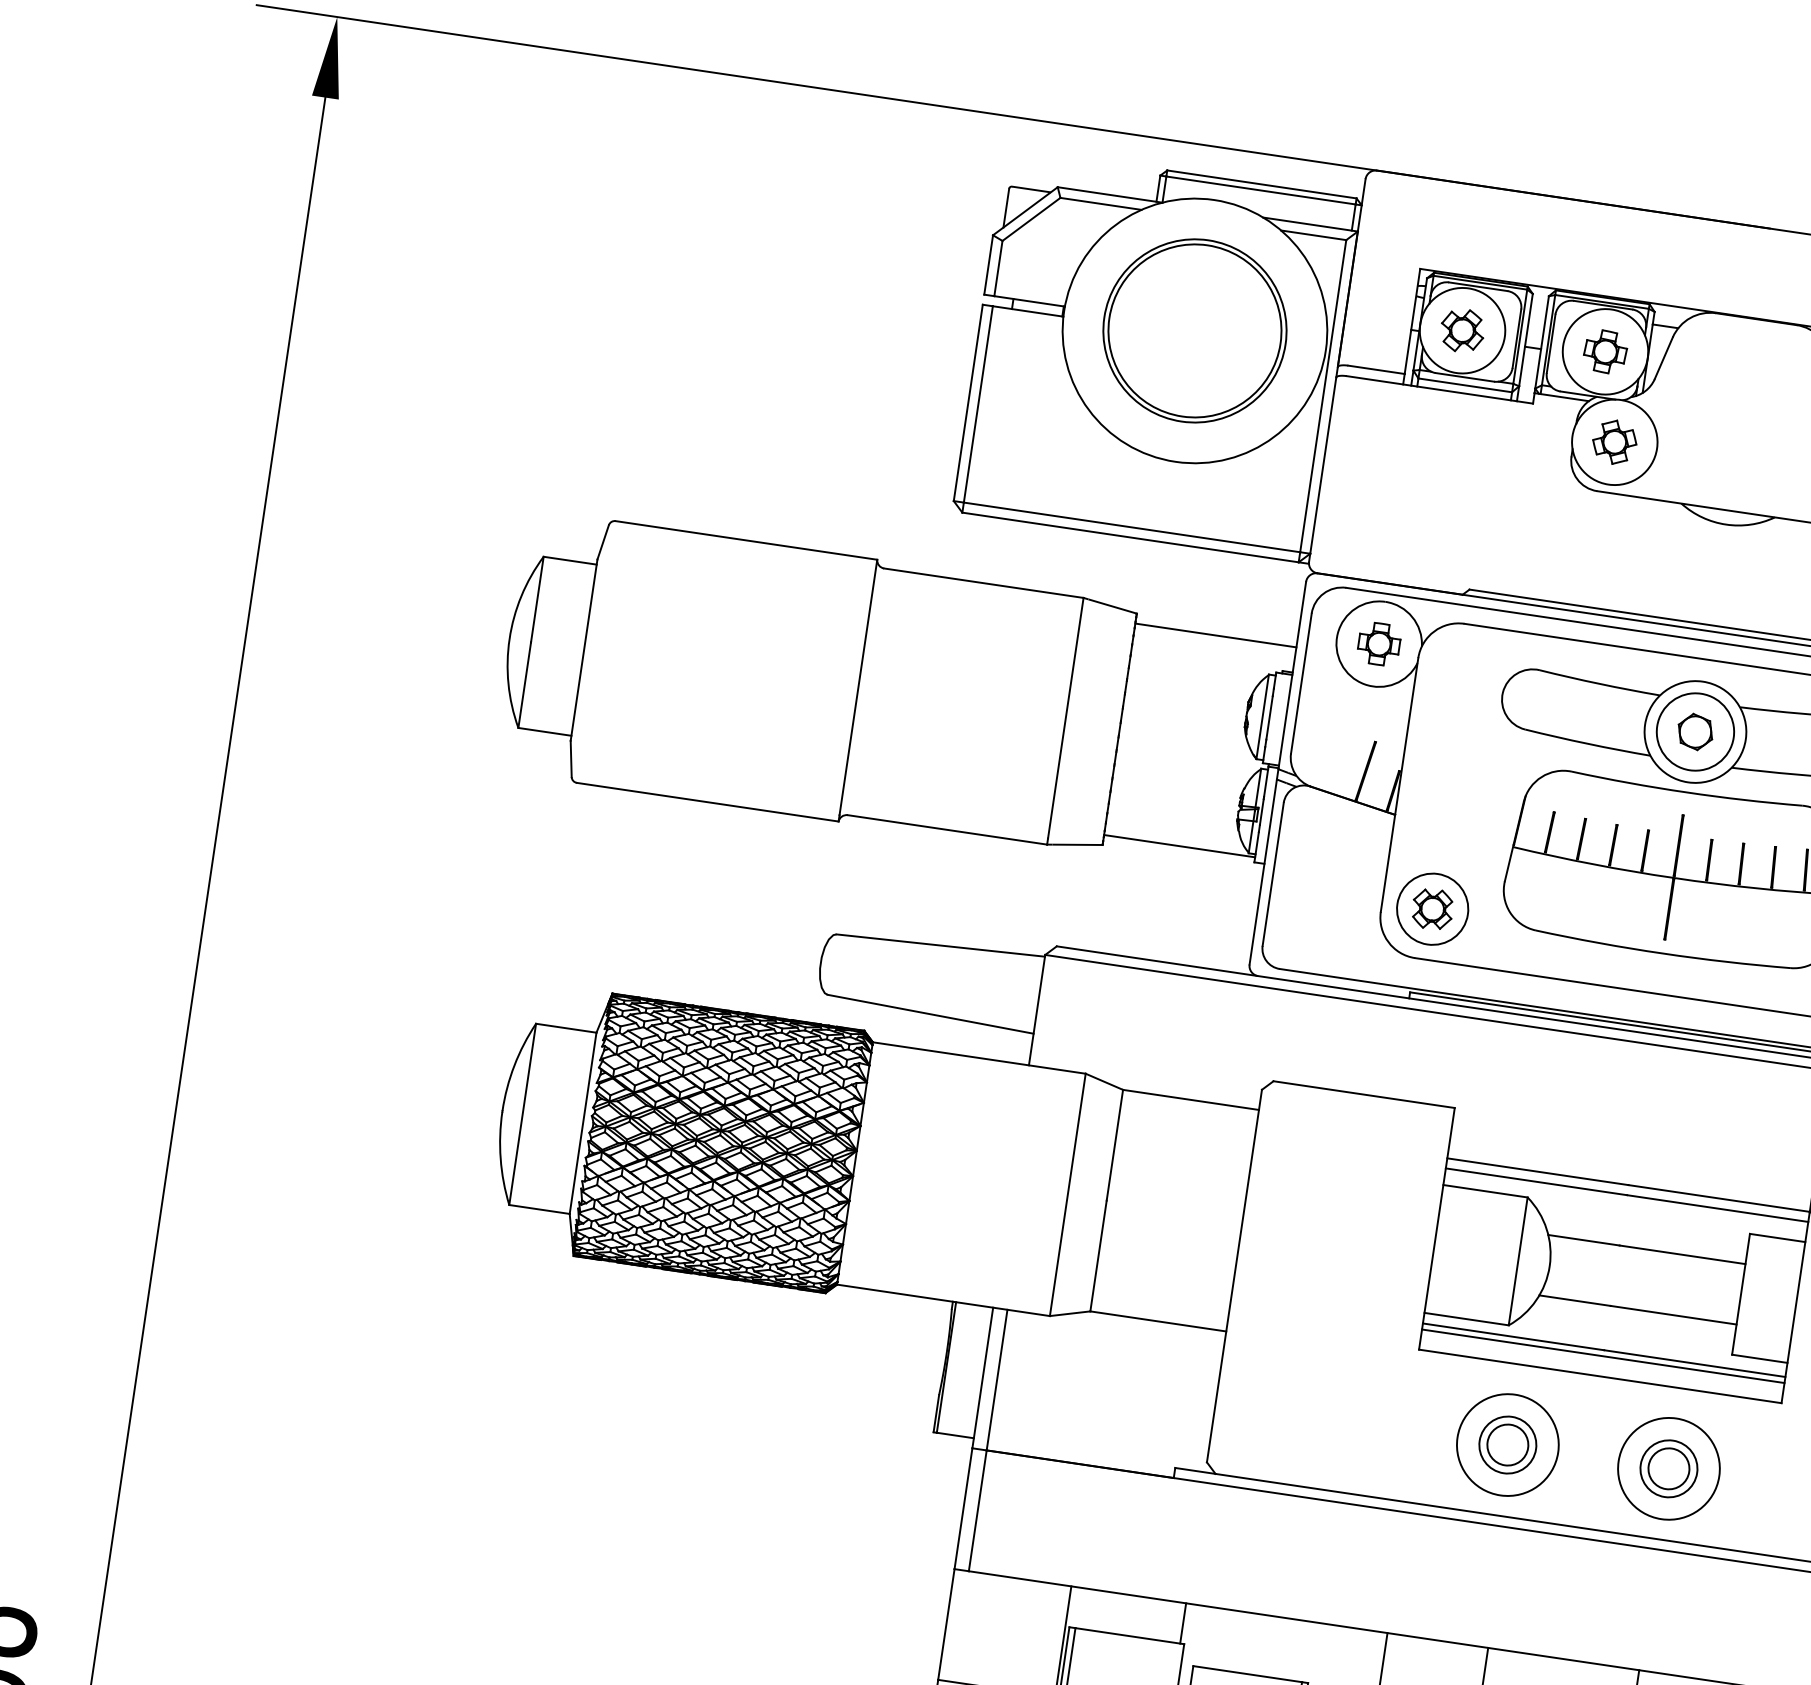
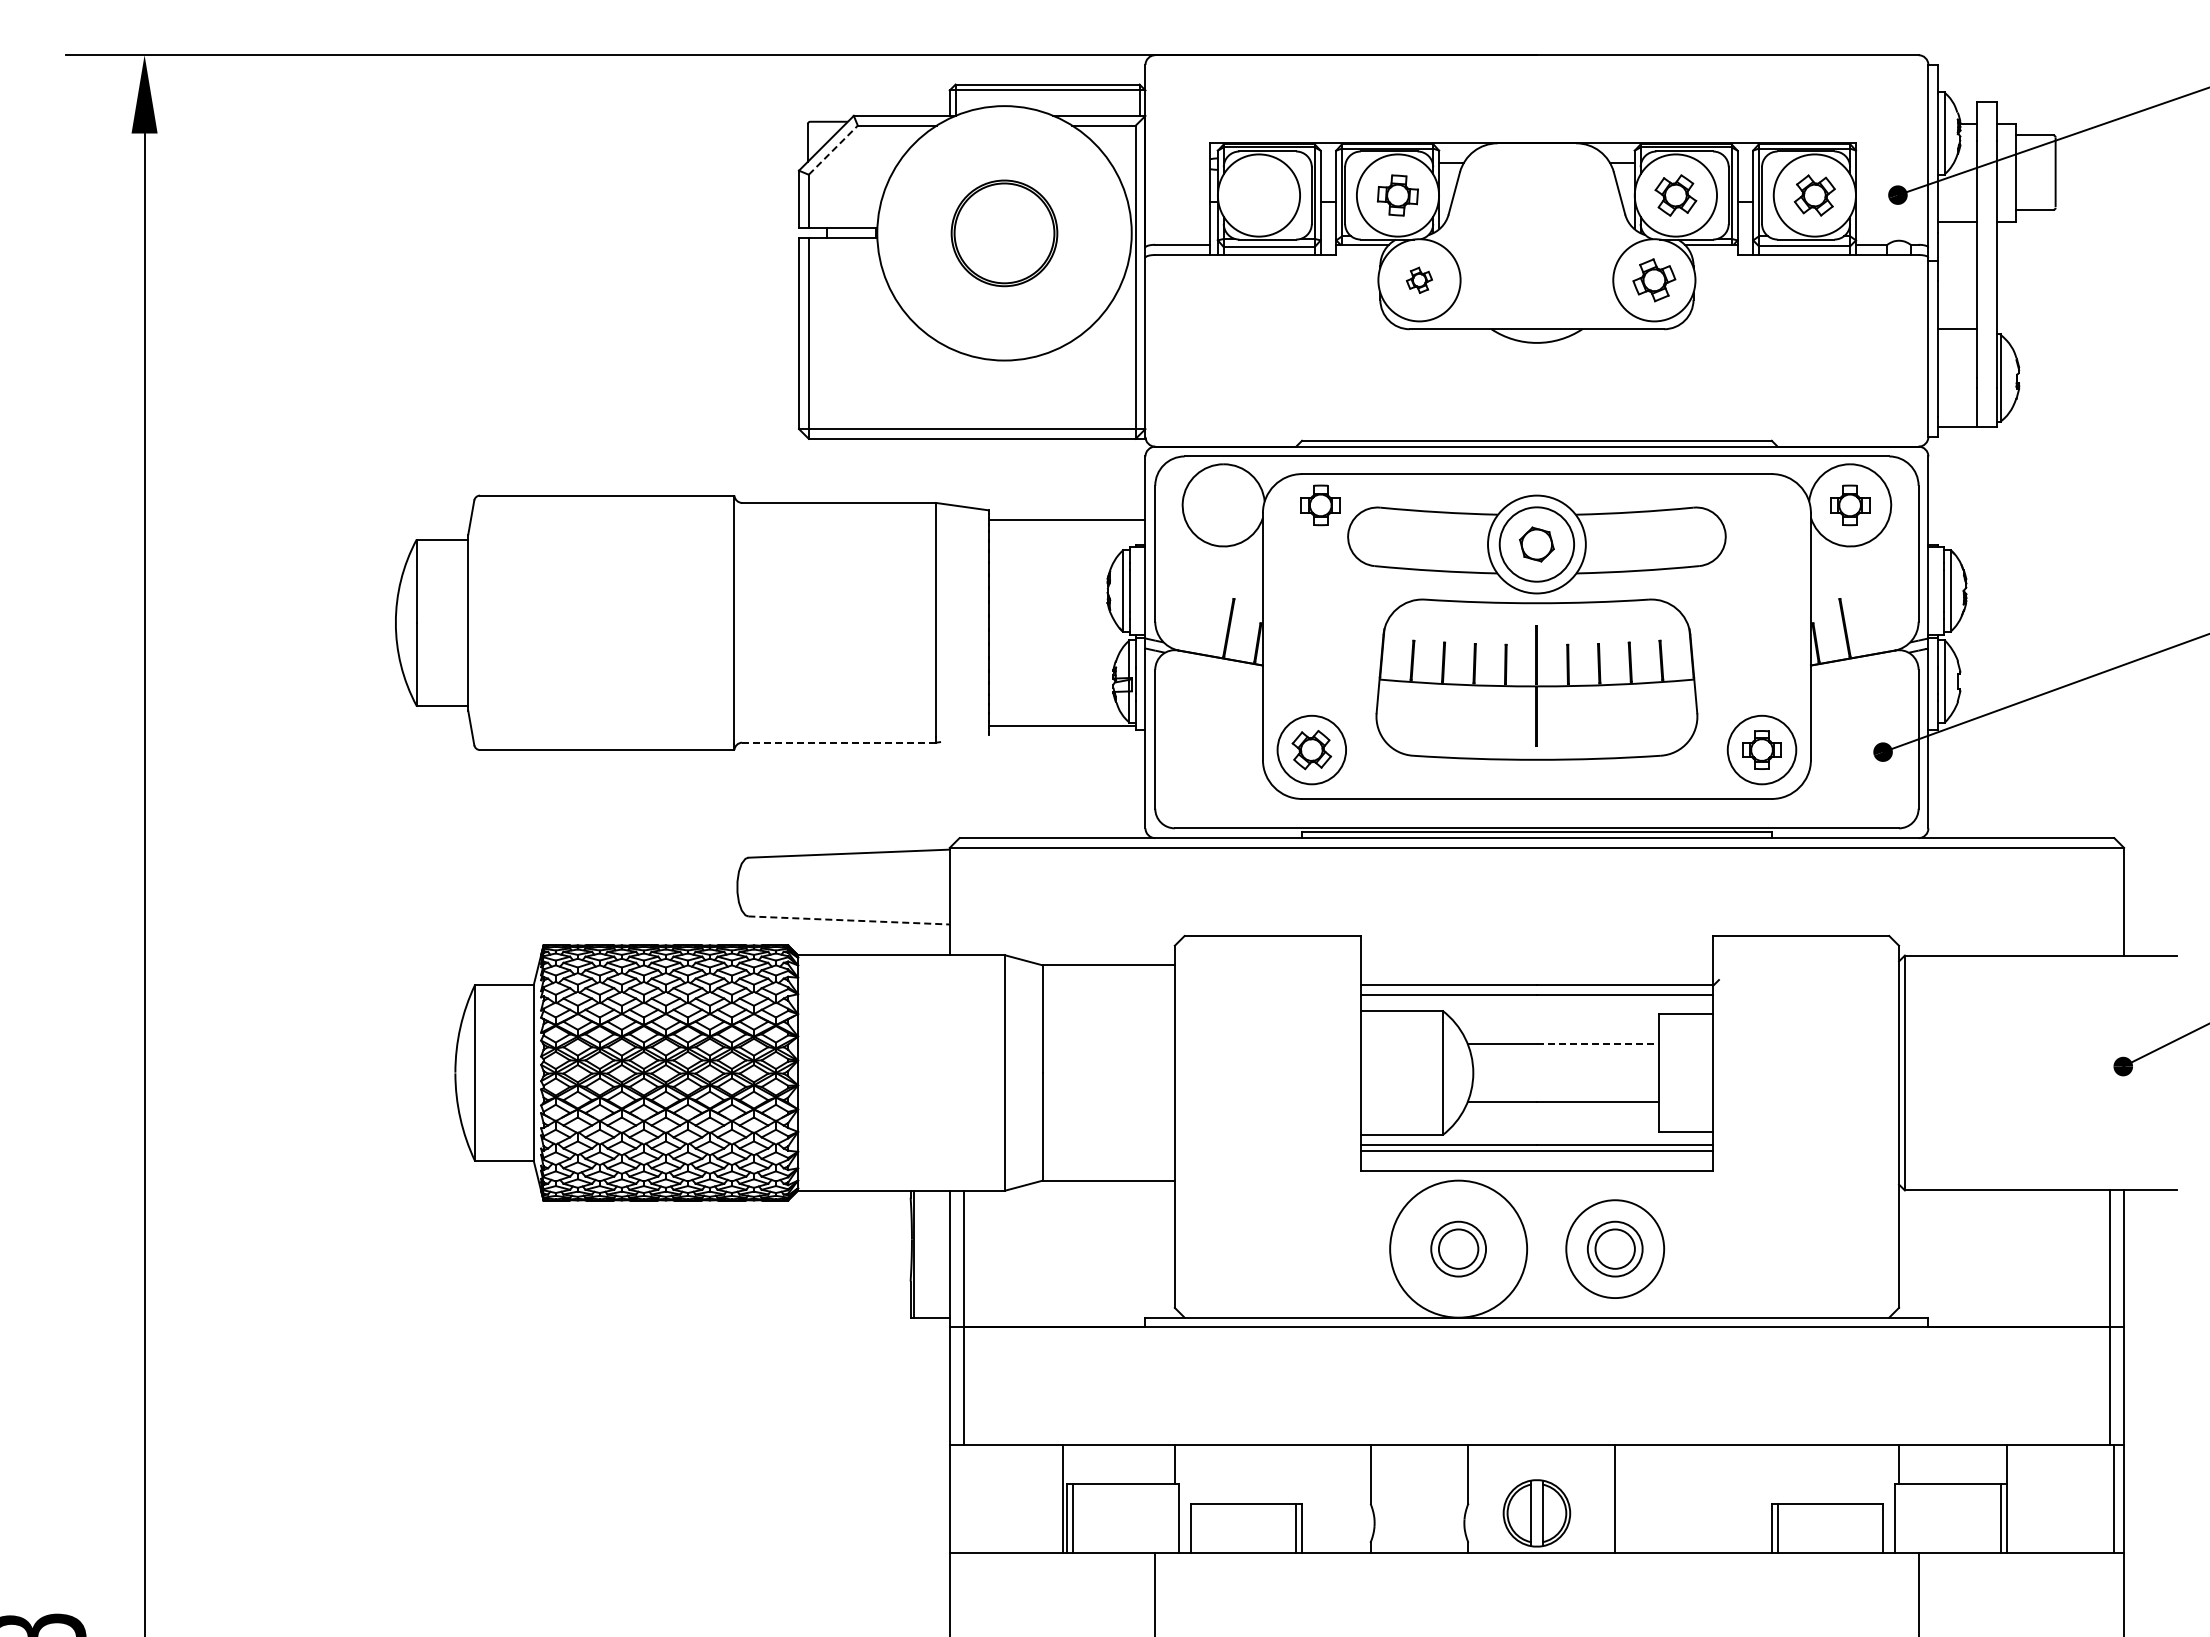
line: (1031, 219) -> (833, 150), solid -> dashed
part: (1462, 330) -> (1258, 195), removed
part: (1194, 331) -> (1004, 233), size x0.6
part: (1614, 442) -> (1419, 280), size x0.6
part: (1378, 644) -> (1320, 505), moved
line: (947, 829) -> (839, 742), solid -> dashed
line: (1077, 844) -> (964, 738), removed
line: (931, 1014) -> (849, 920), solid -> dashed
line: (1683, 1254) -> (1598, 1043), solid -> dashed
circle: (1507, 1445) -> (1458, 1249), size x1.4

